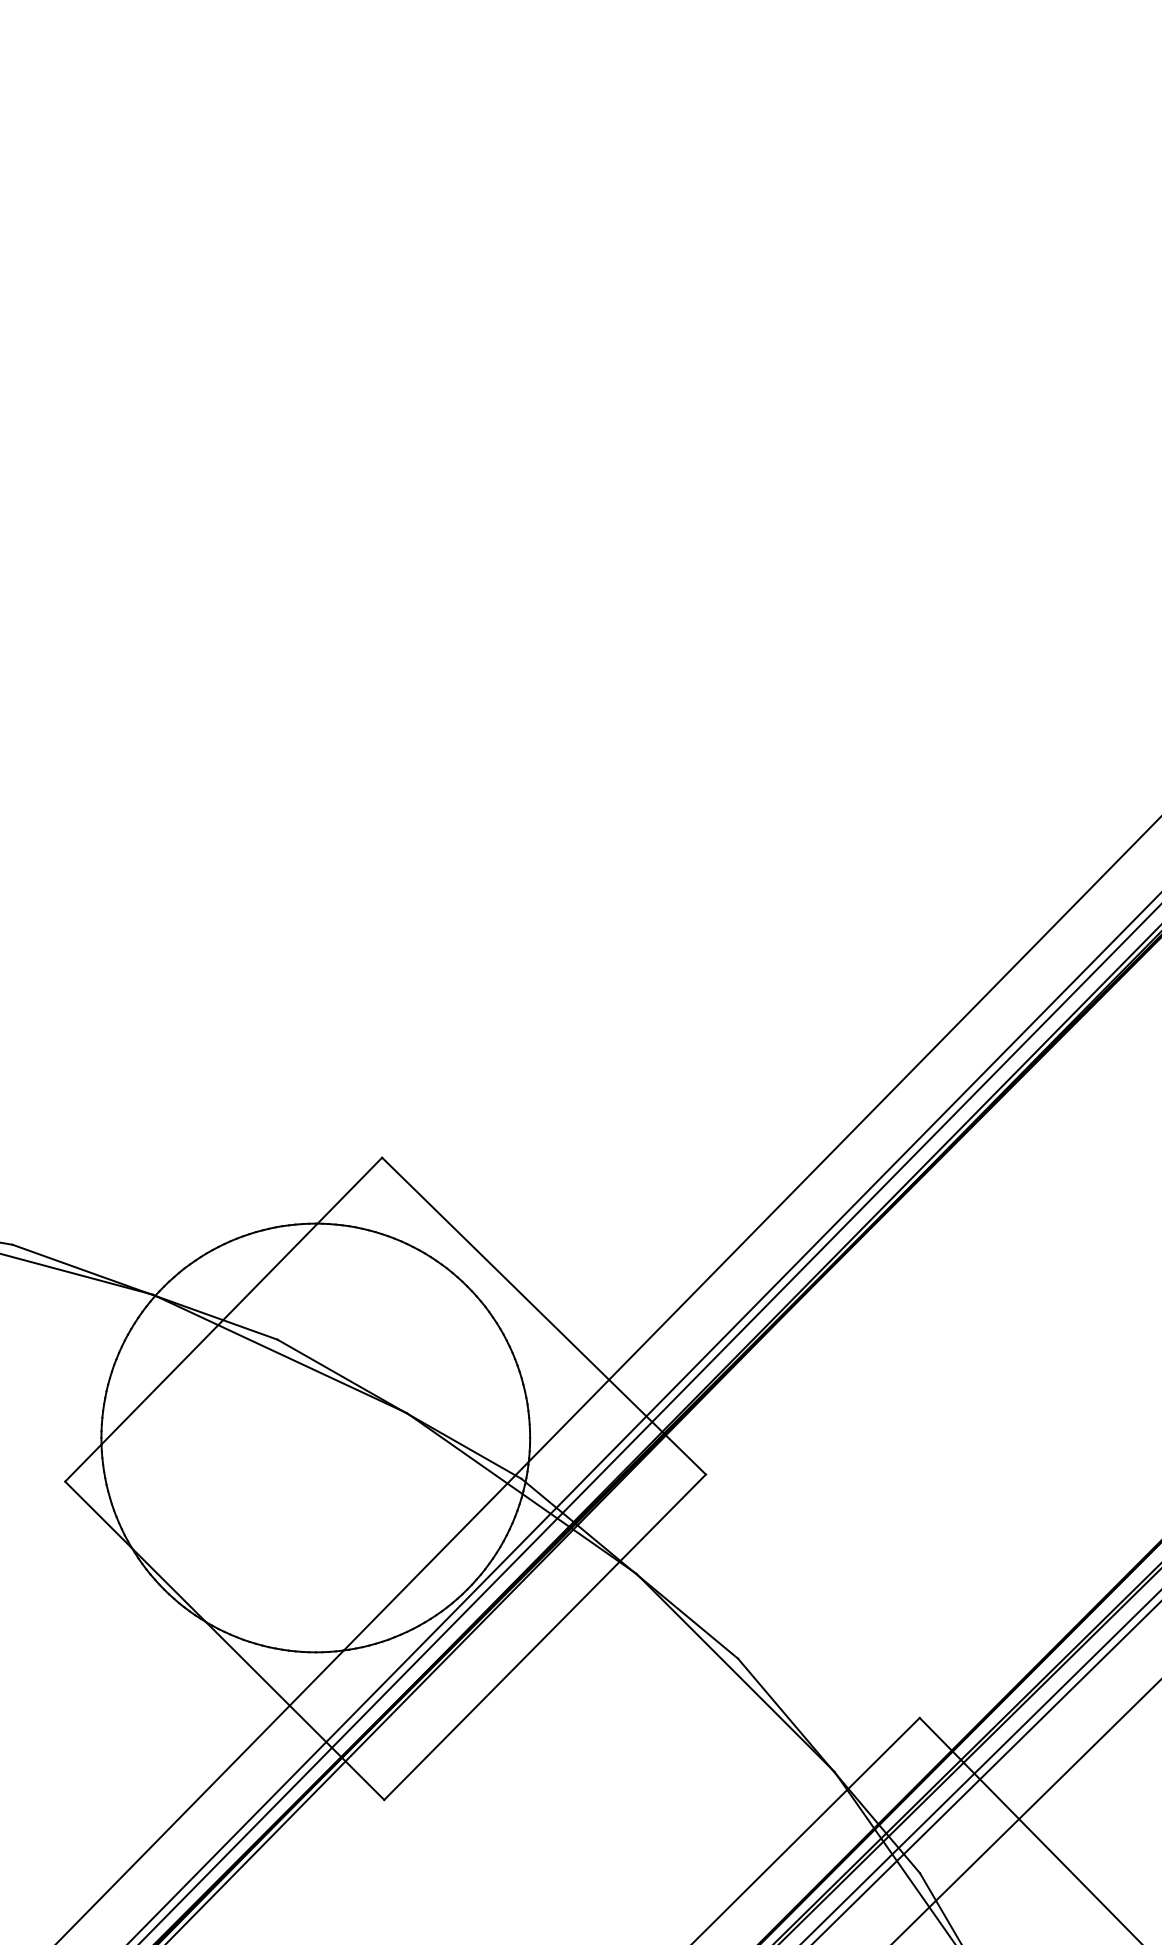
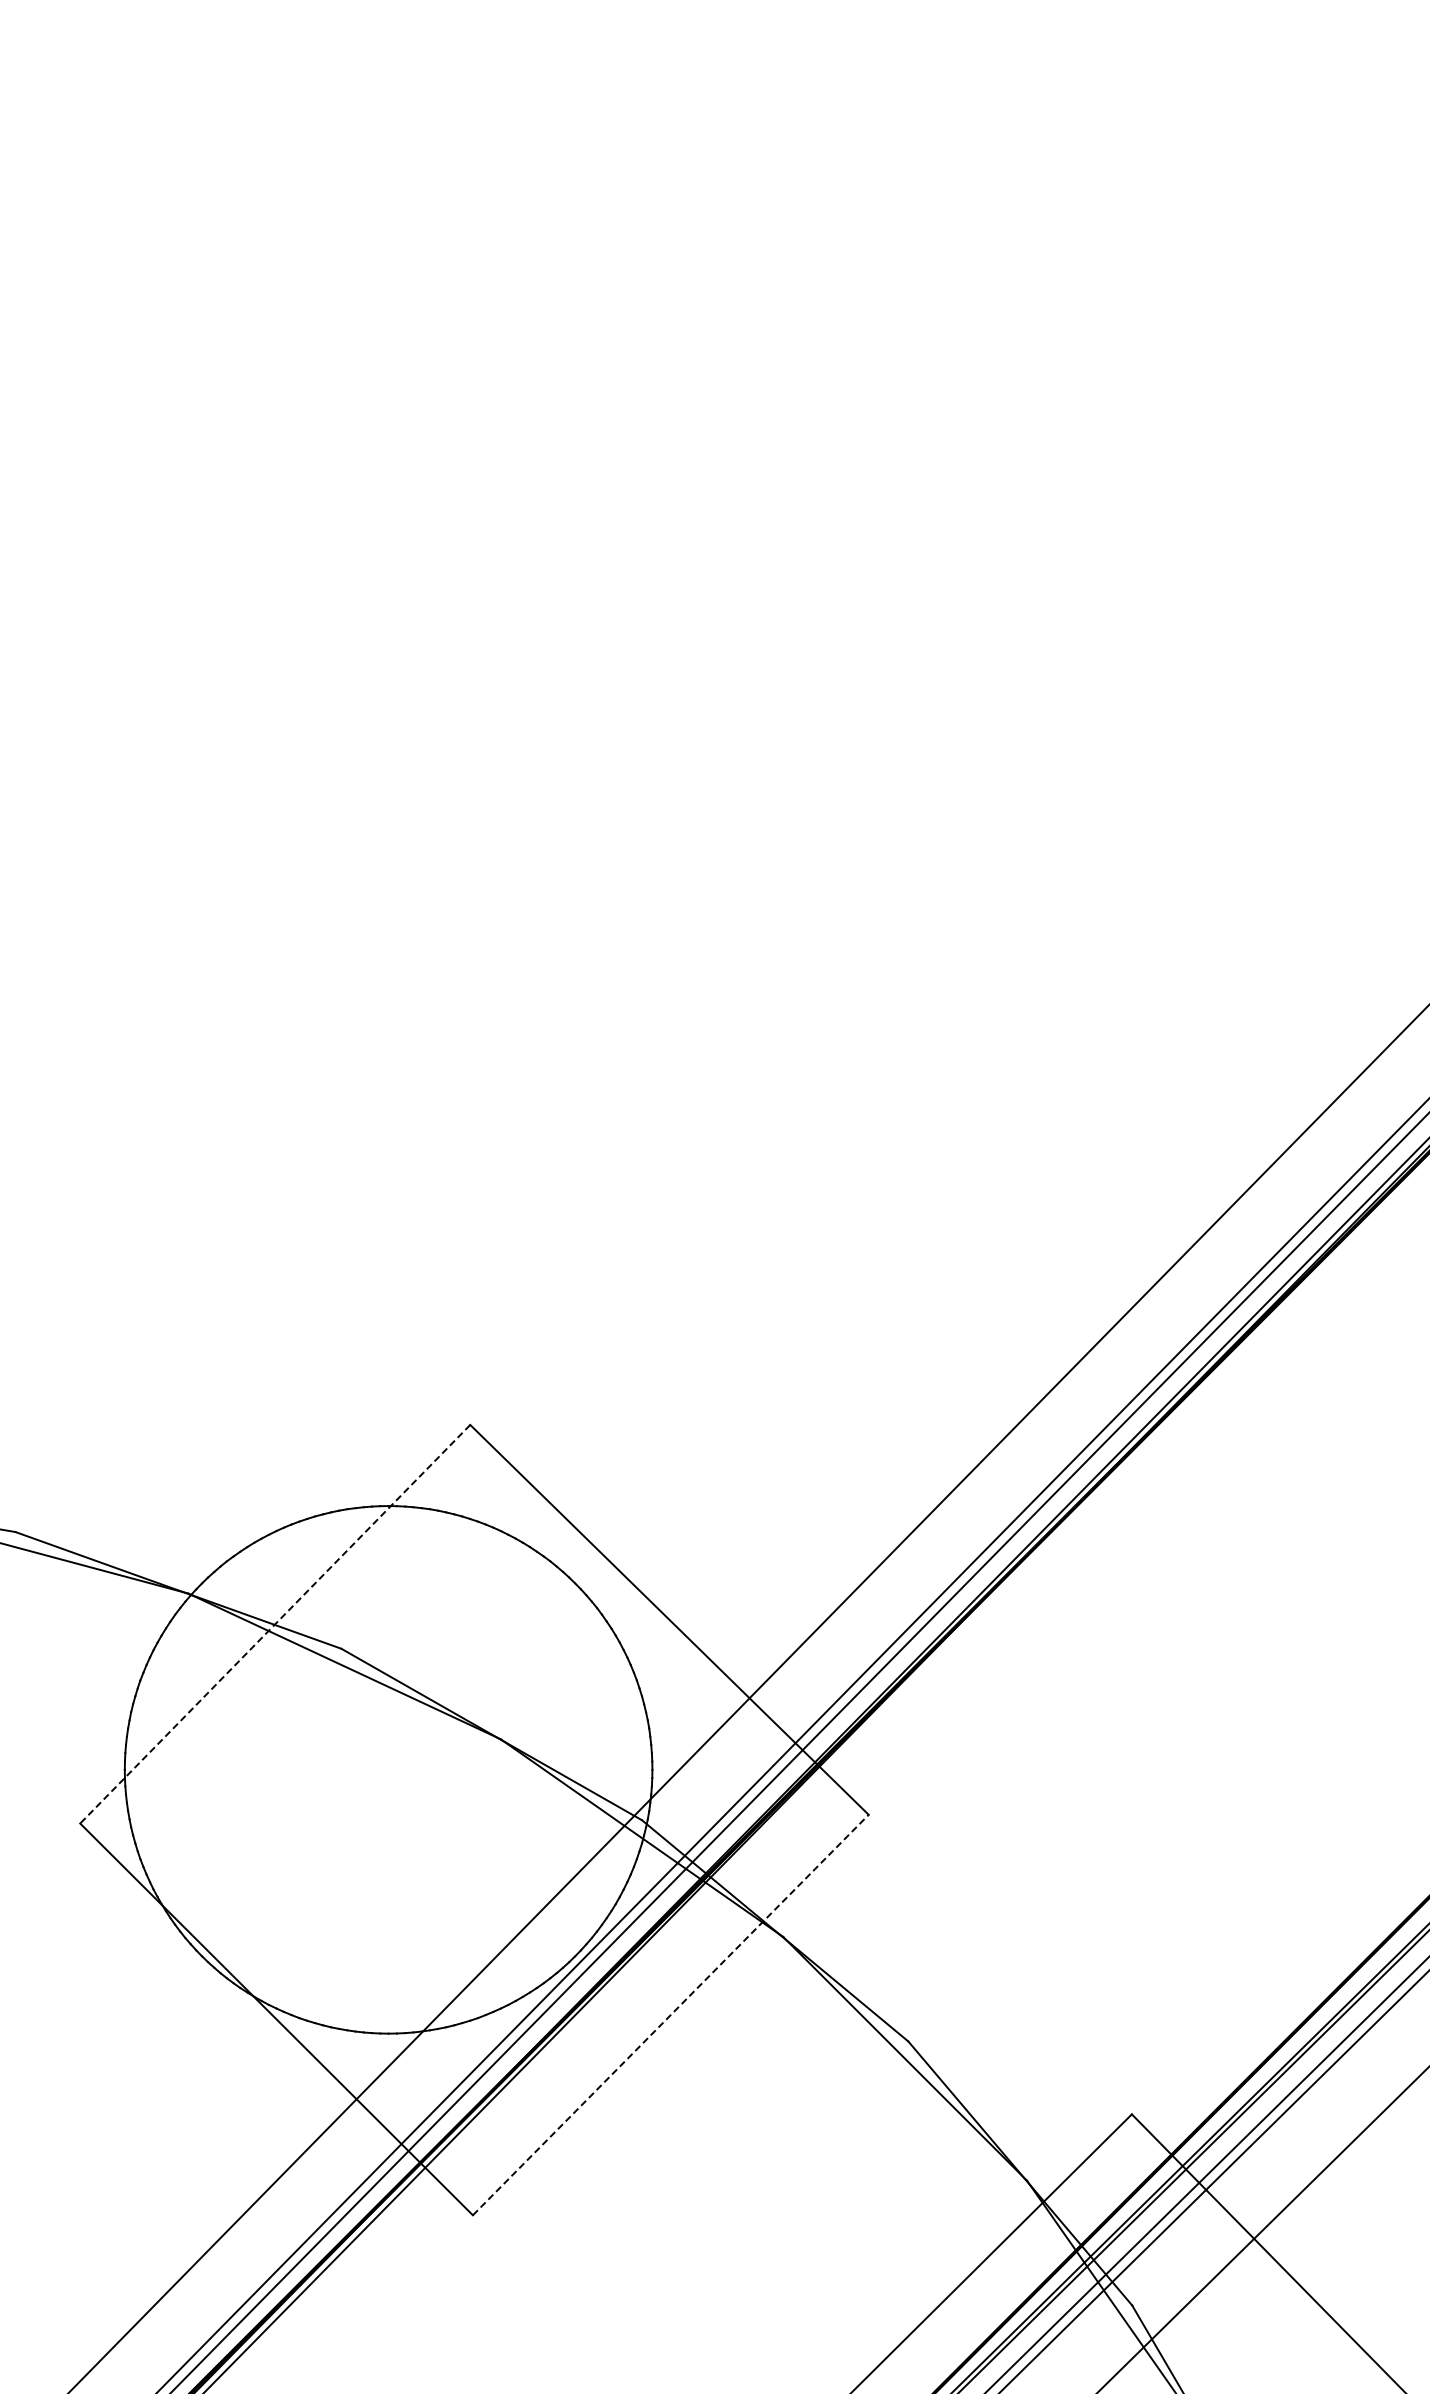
line: (223, 1319) -> (275, 1624), solid -> dashed
line: (544, 1637) -> (670, 2015), solid -> dashed

